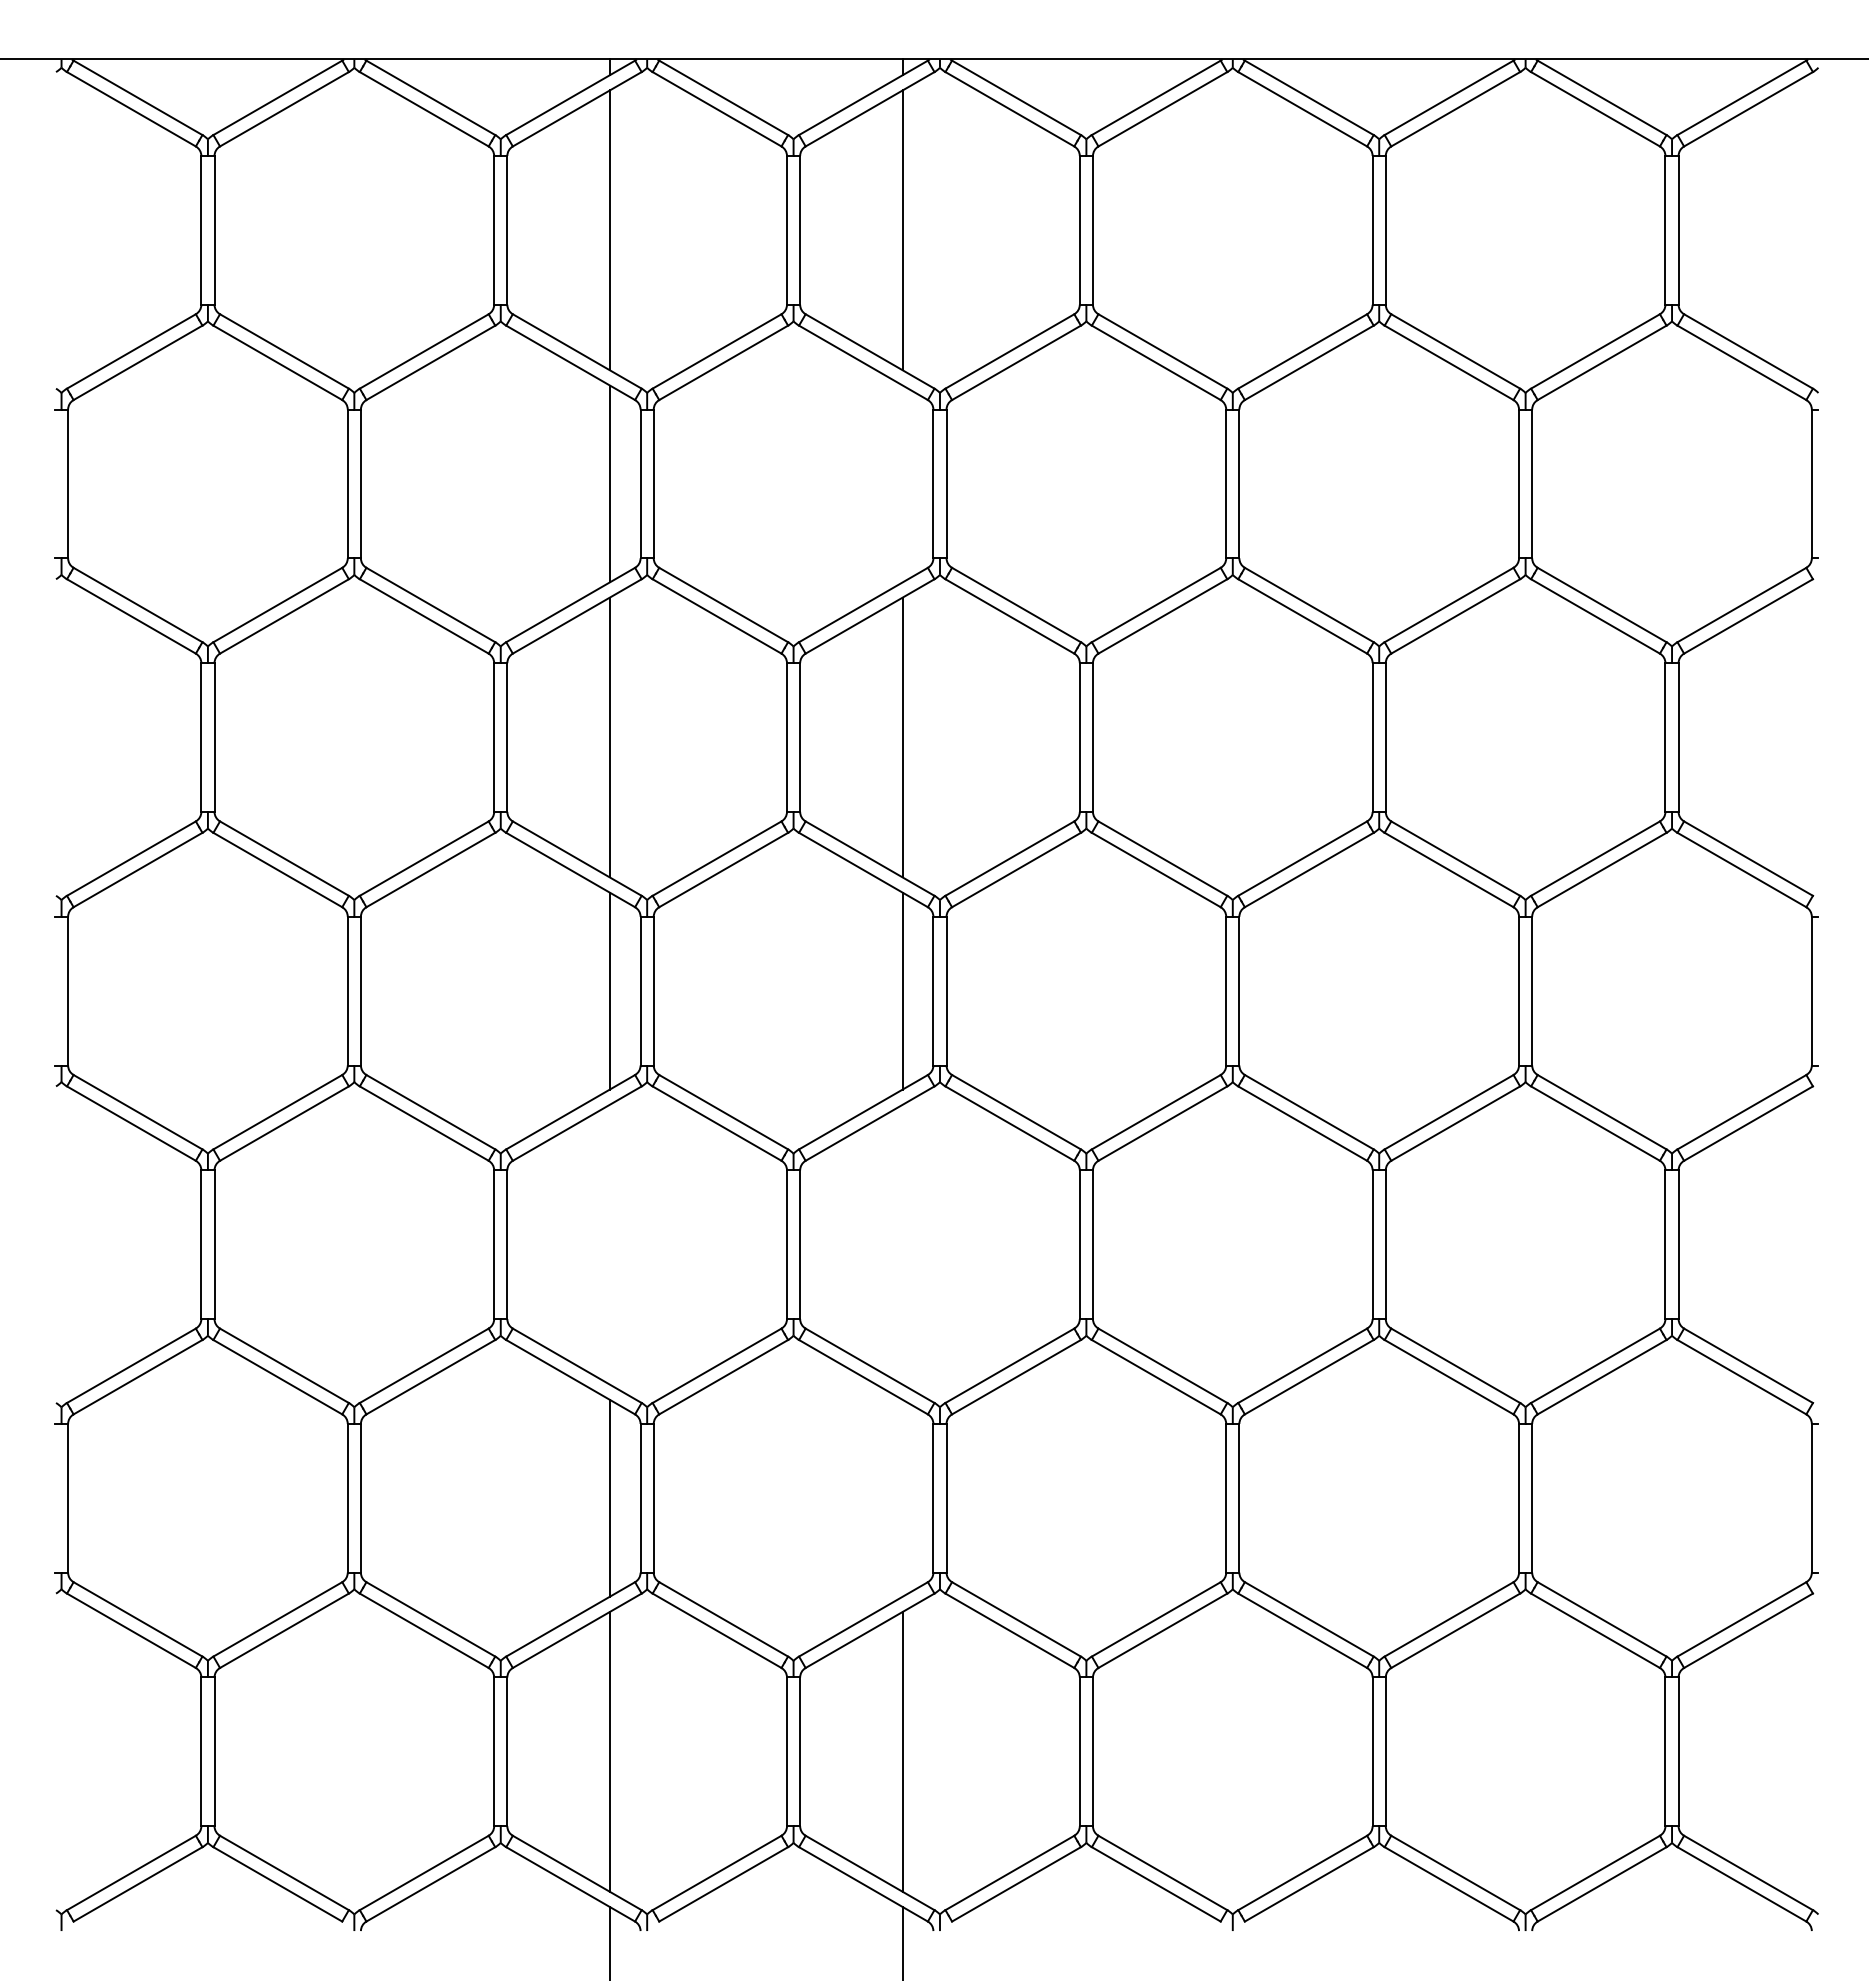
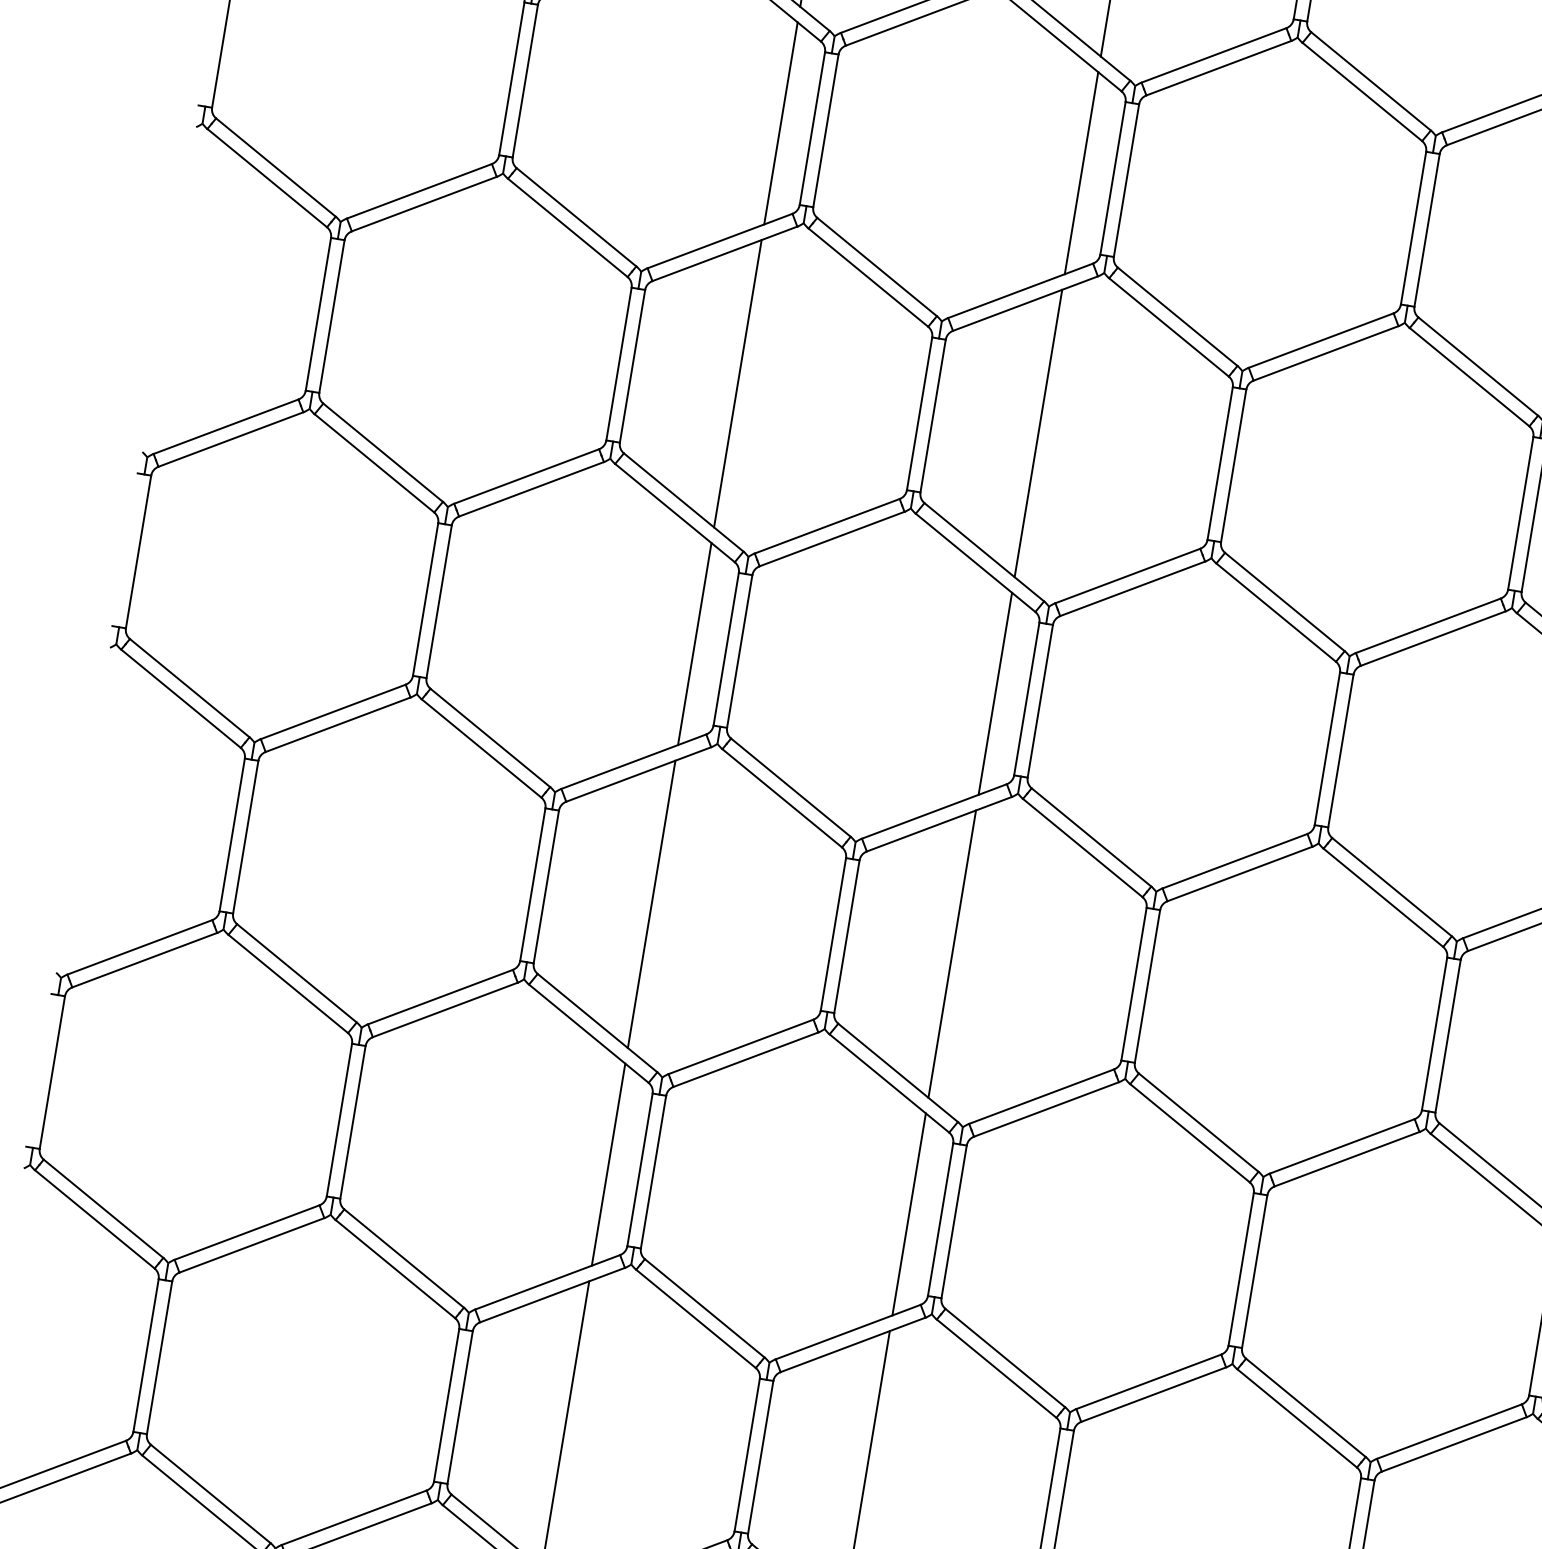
line: (902, 483) -> (1081, 172), added
line: (609, 1244) -> (651, 904), added
line: (902, 1244) -> (952, 953), added
line: (902, 1497) -> (909, 1213), added

